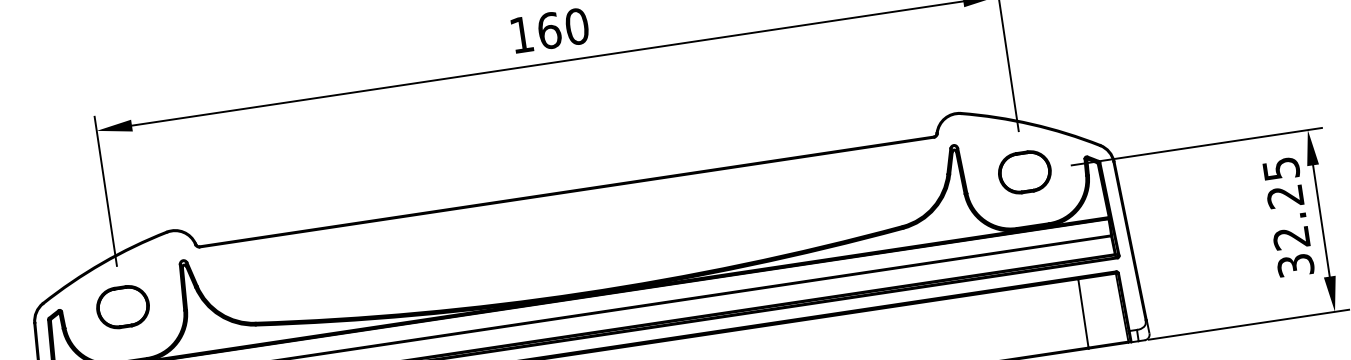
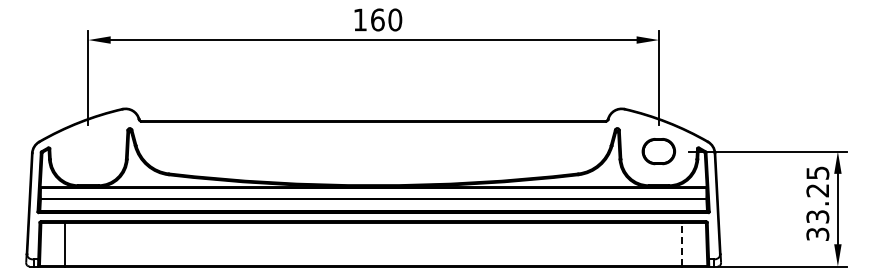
text: (1290, 237) -> (817, 216), 32.25 -> 33.25
part: (123, 307) -> (88, 151), removed
line: (1084, 313) -> (682, 244), solid -> dashed

